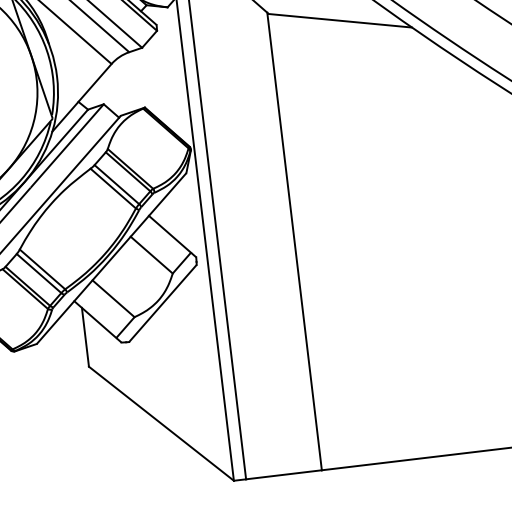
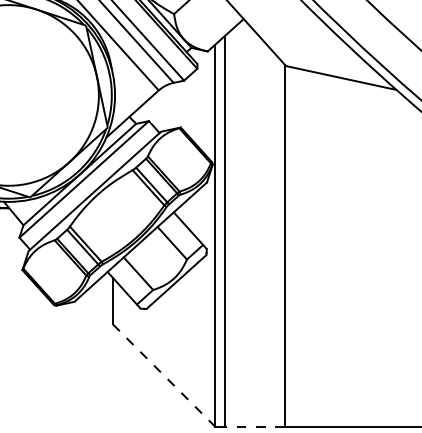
line: (161, 424) -> (164, 376), solid -> dashed
line: (284, 474) -> (255, 426), solid -> dashed

